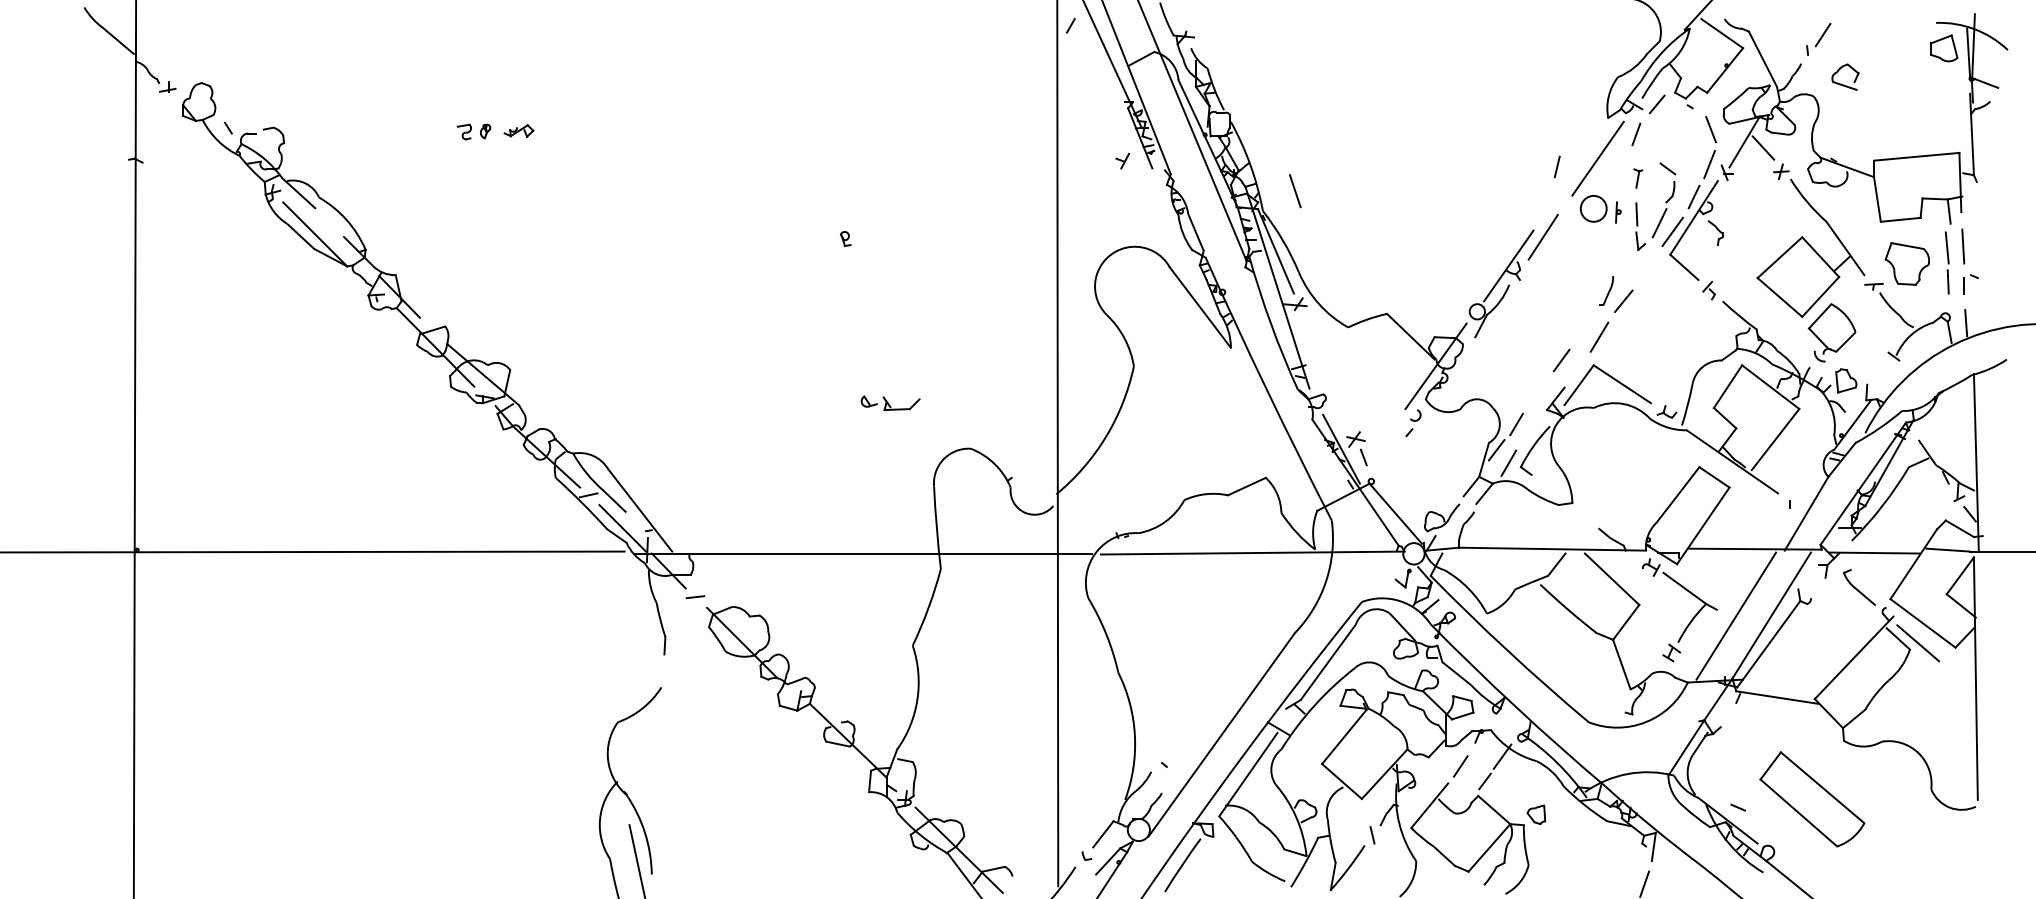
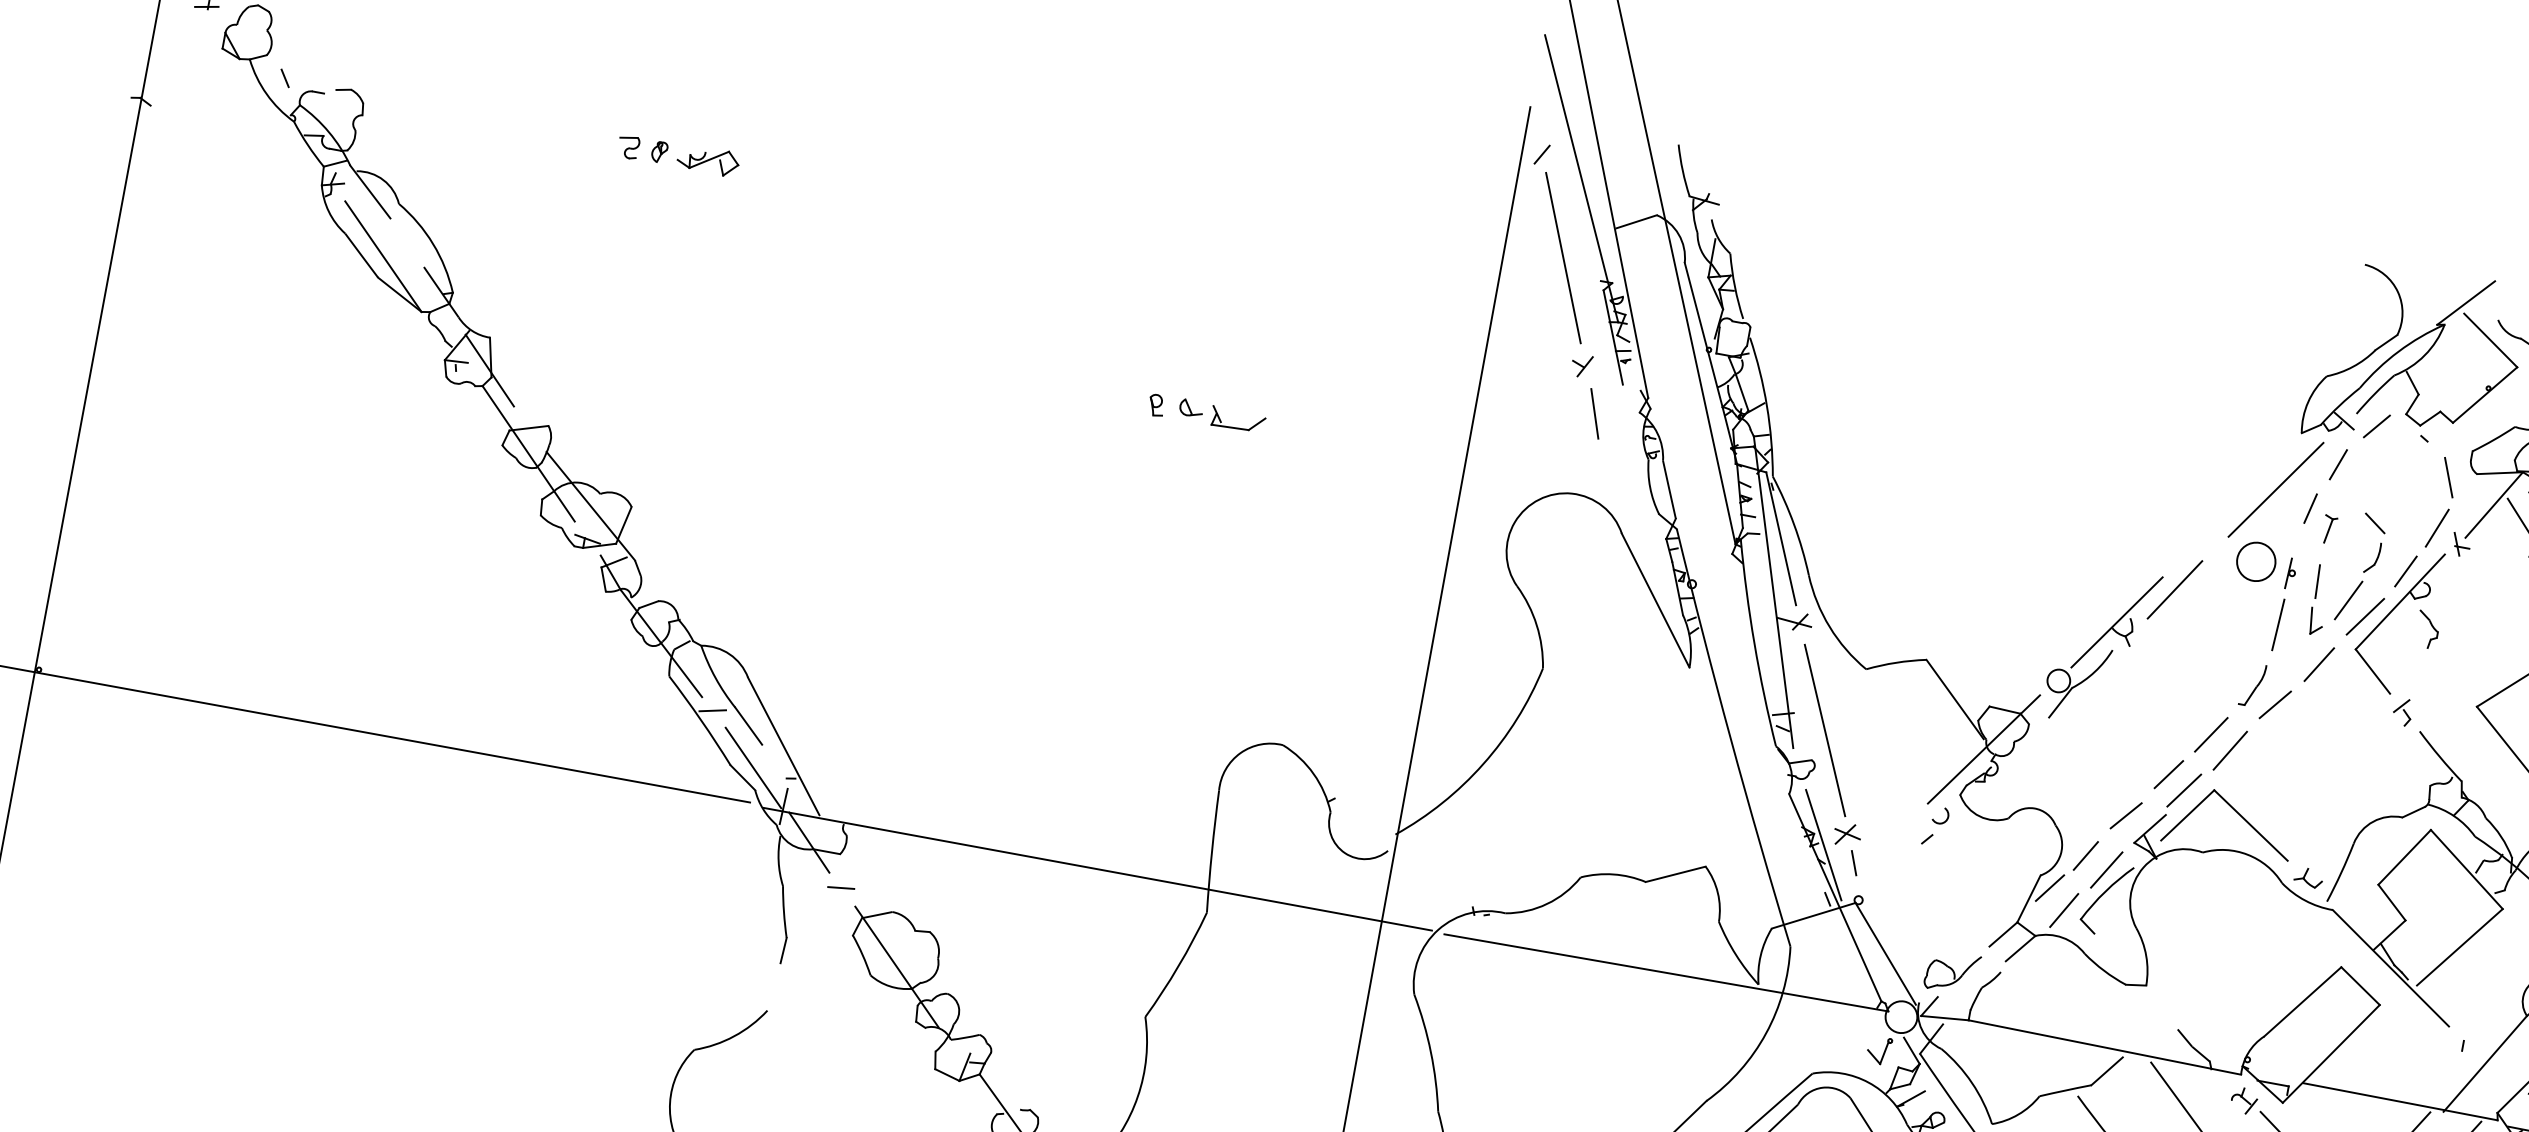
line: (1097, 91) -> (1563, 257), added
part: (518, 130) -> (707, 159), size x1.43
line: (1556, 166) -> (2309, 507), moved
line: (1295, 191) -> (1595, 414), moved
line: (1615, 247) -> (2277, 624), added
line: (1647, 268) -> (2318, 663), added
line: (1584, 328) -> (2210, 734), added
line: (1573, 368) -> (2183, 789), added
line: (1328, 372) -> (1825, 729), added
line: (1538, 392) -> (2126, 815), added
part: (890, 402) -> (1222, 415), moved
line: (1531, 430) -> (2106, 868), added

